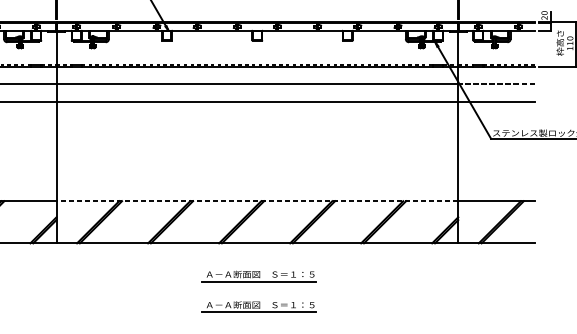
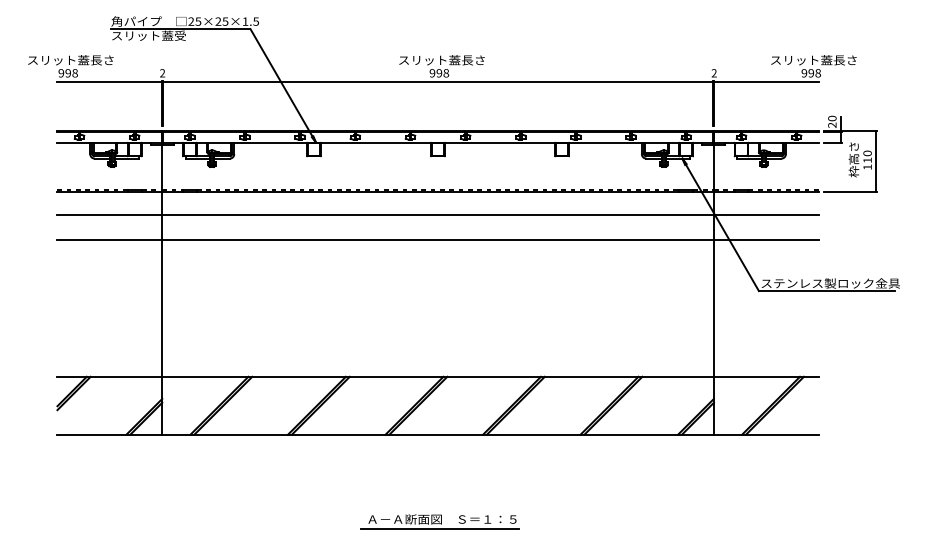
line: (495, 83) -> (765, 215), dashed -> solid
line: (257, 200) -> (438, 376), dashed -> solid
part: (258, 275) -> (439, 479), removed

